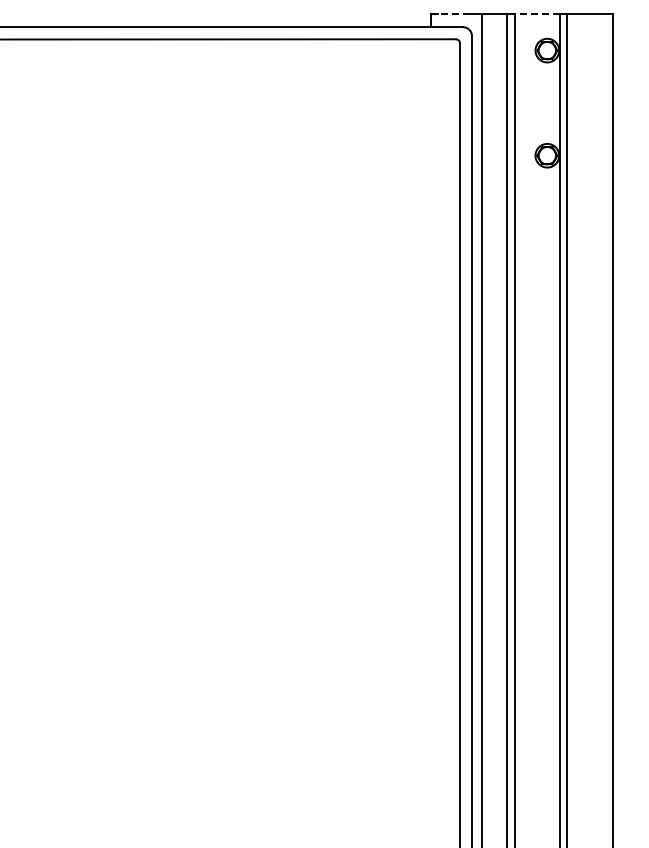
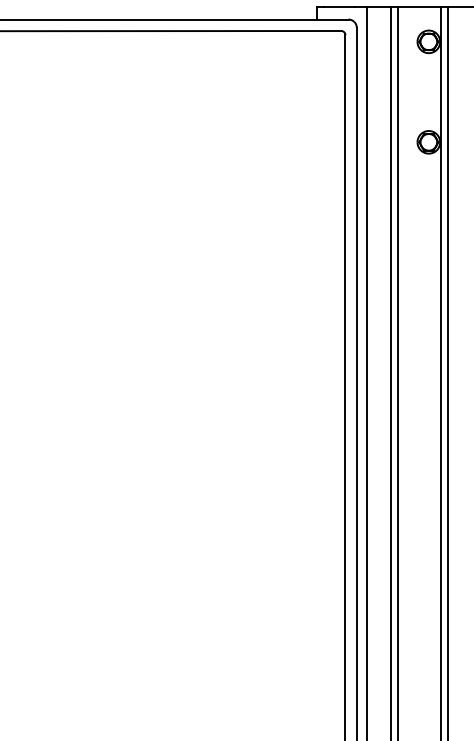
line: (453, 14) -> (339, 7), dashed -> solid
line: (536, 14) -> (418, 7), dashed -> solid

